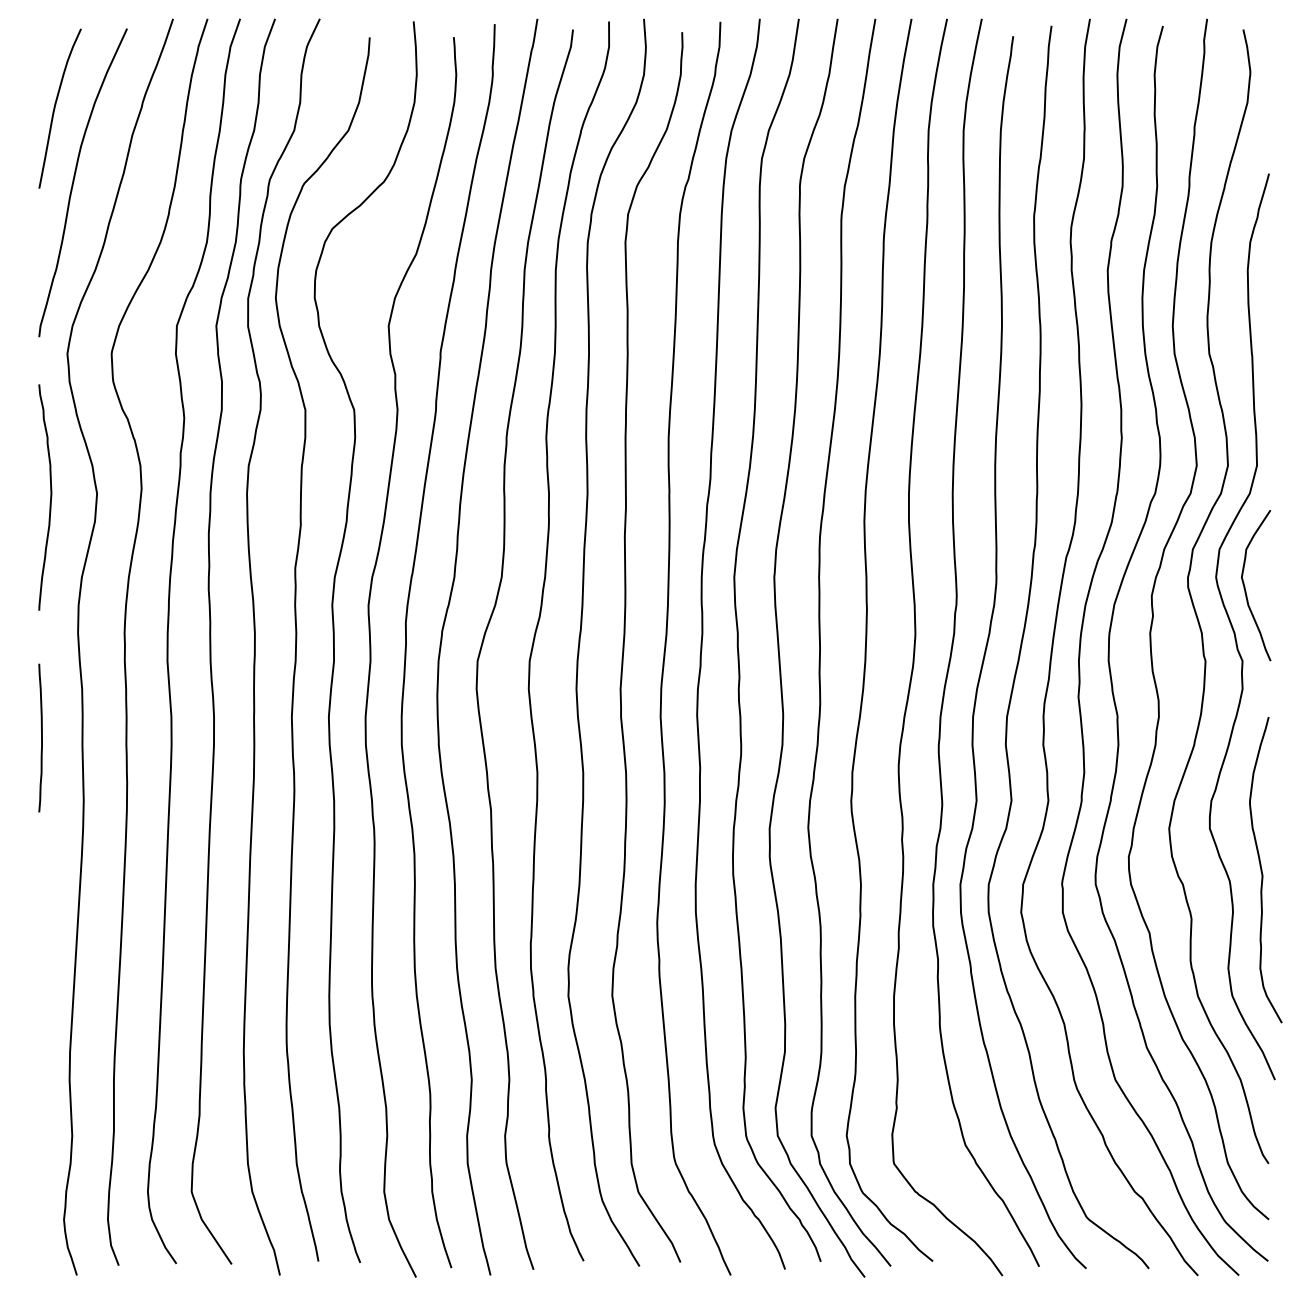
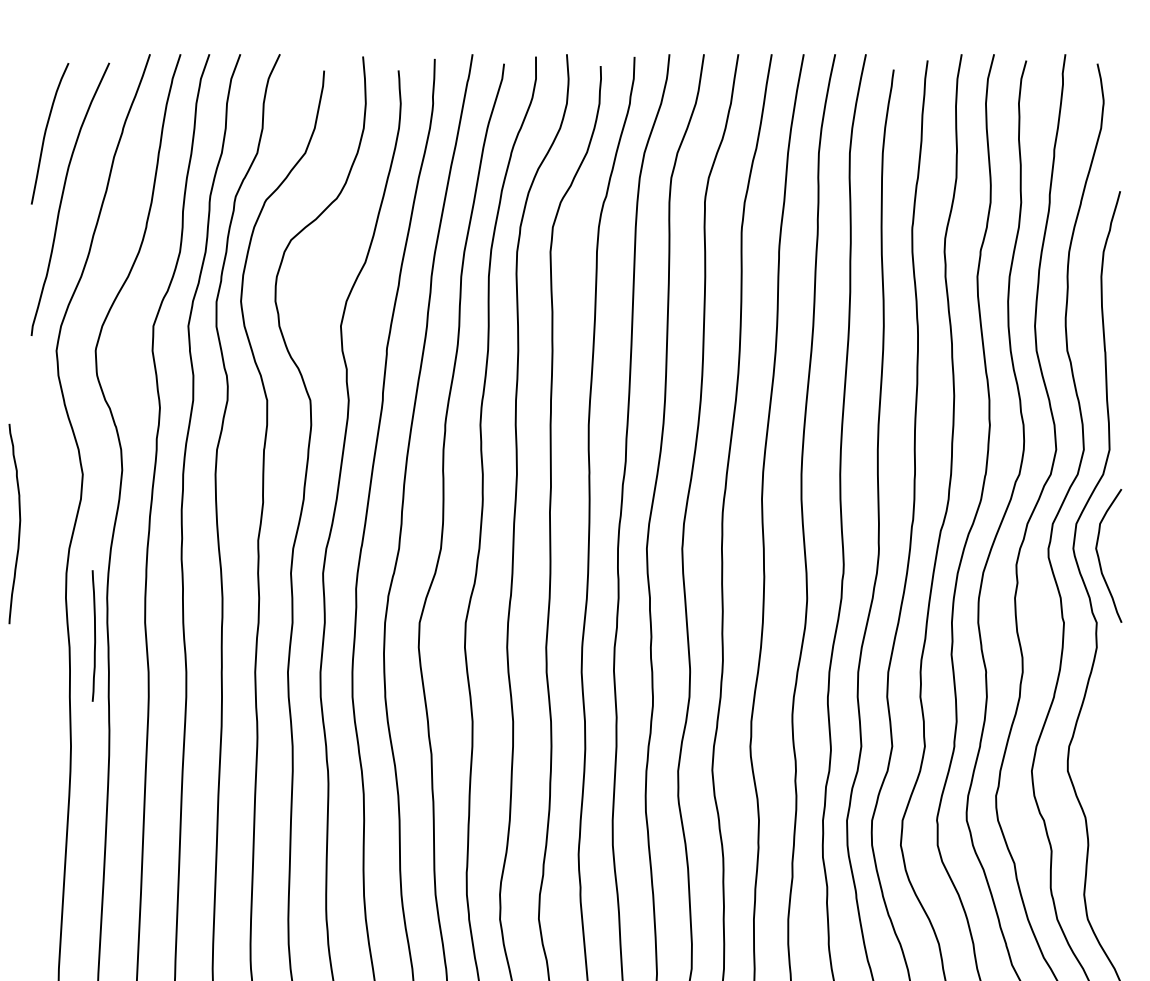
curve: (50, 497) -> (19, 523), moved
curve: (41, 737) -> (94, 635), moved
curve: (1262, 870) -> (1114, 808), removed

